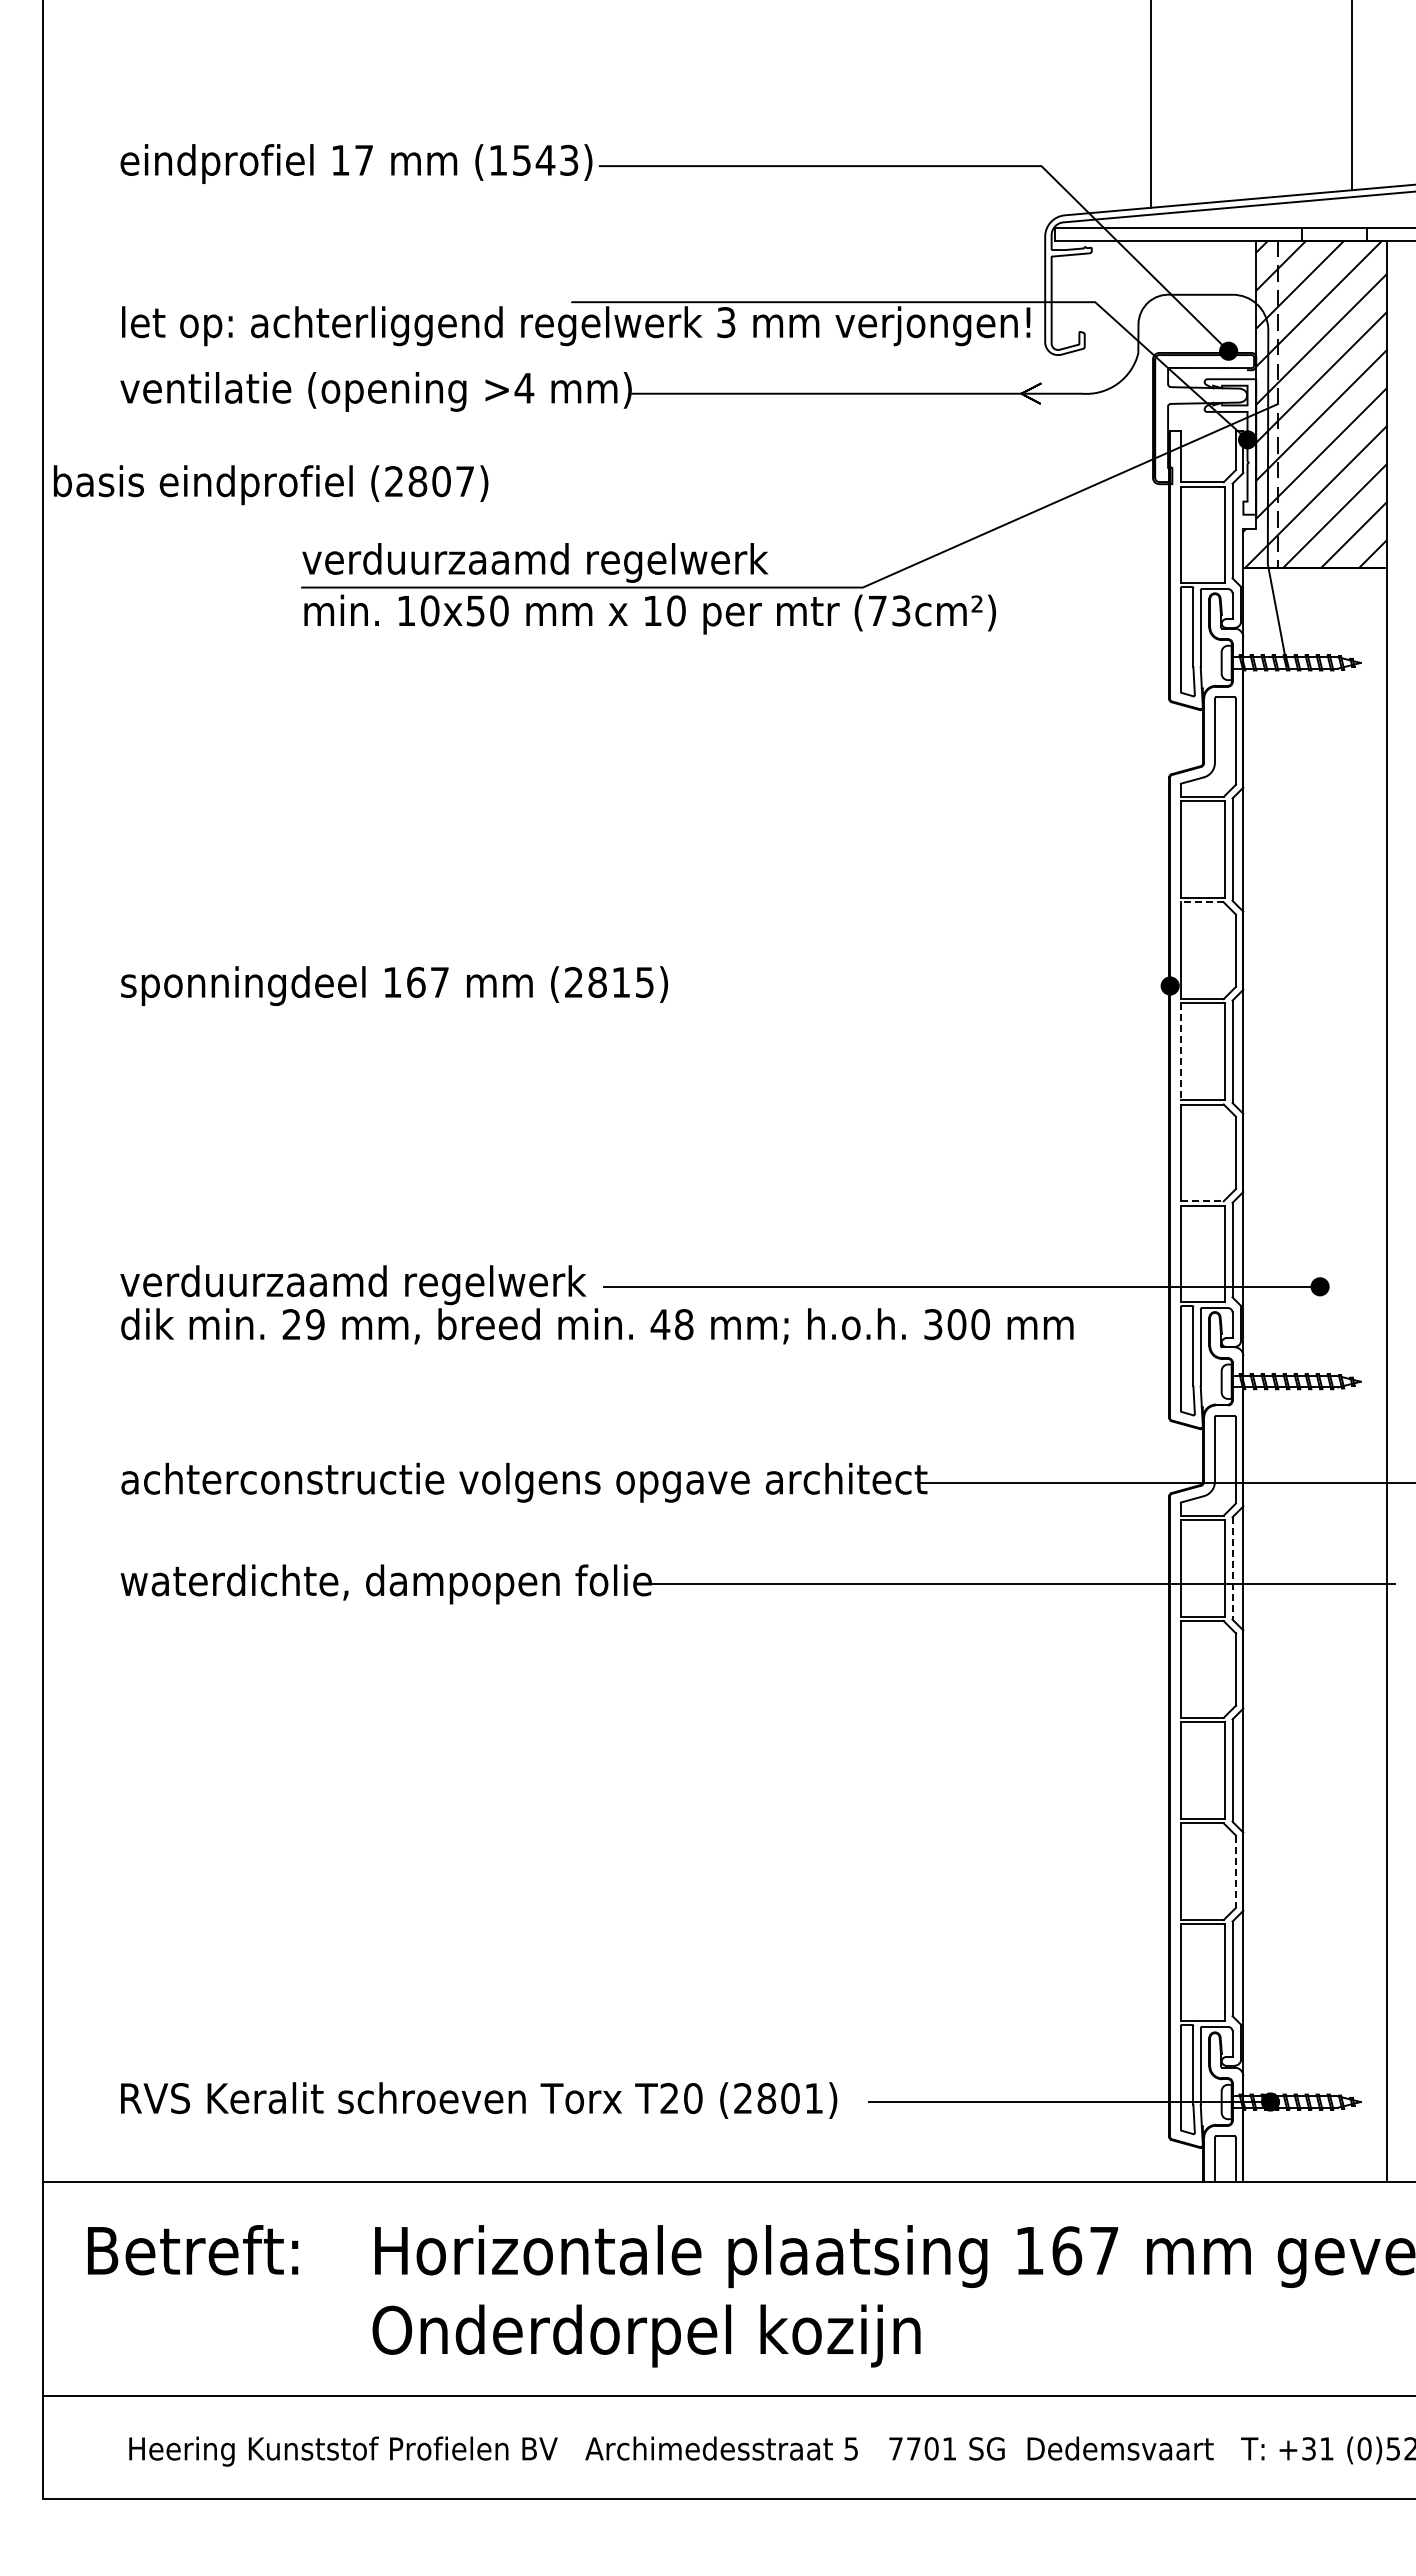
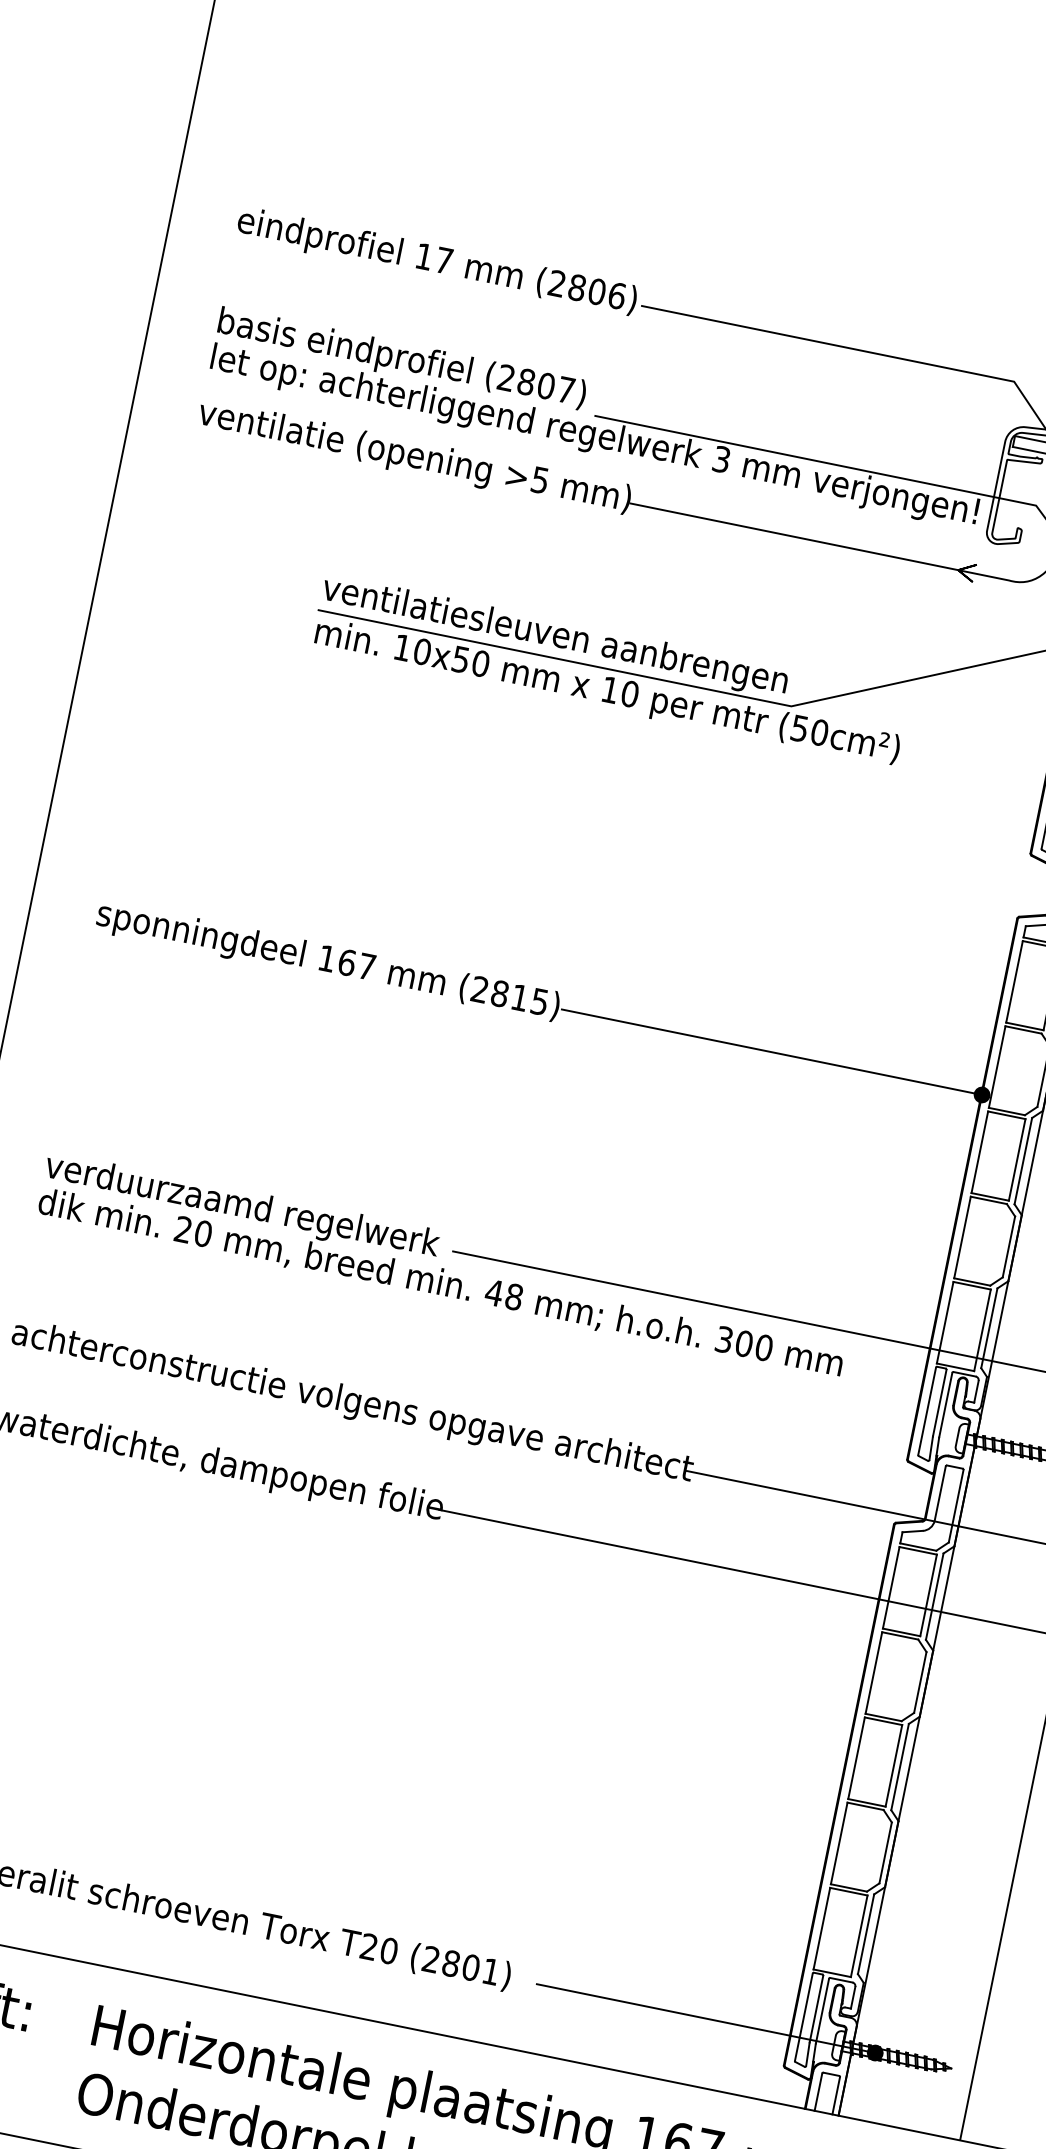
text: (533, 159) -> (587, 289), (1543) -> (2806)
text: (524, 388) -> (540, 480), >4 -> >5
text: (271, 485) -> (402, 360), moved
text: (602, 562) -> (576, 640), verduurzaamd regelwerk -> ventilatiesleuven aanbrengen
text: (889, 610) -> (809, 730), (73cm²) -> (50cm²)
line: (1201, 902) -> (1022, 1029), dashed -> solid
line: (920, 986) -> (771, 1052), added
line: (1180, 1052) -> (979, 1152), dashed -> solid
line: (1202, 1201) -> (972, 1282), dashed -> solid
text: (315, 1324) -> (203, 1233), 29 -> 20
line: (1232, 1568) -> (934, 1596), dashed -> solid
line: (1236, 1872) -> (885, 1853), dashed -> solid

